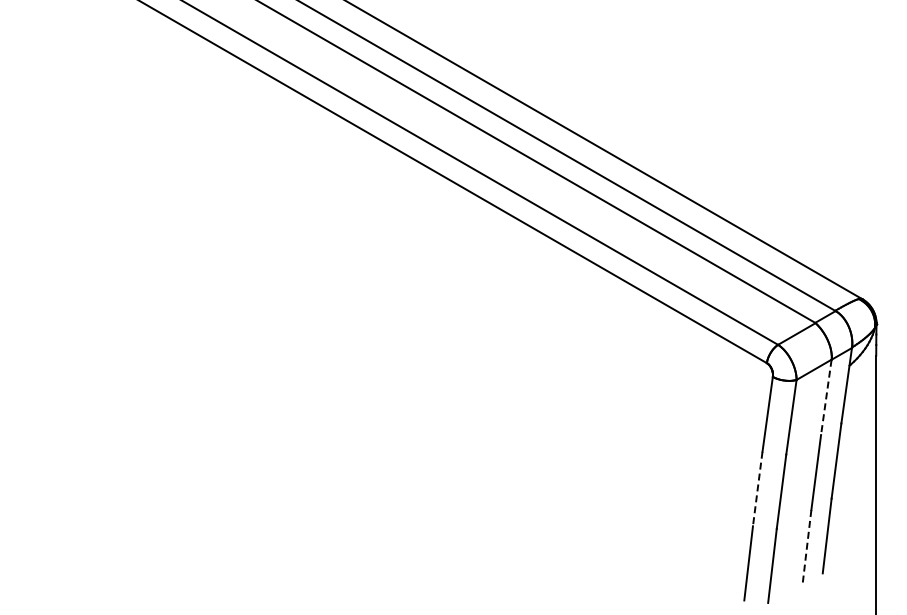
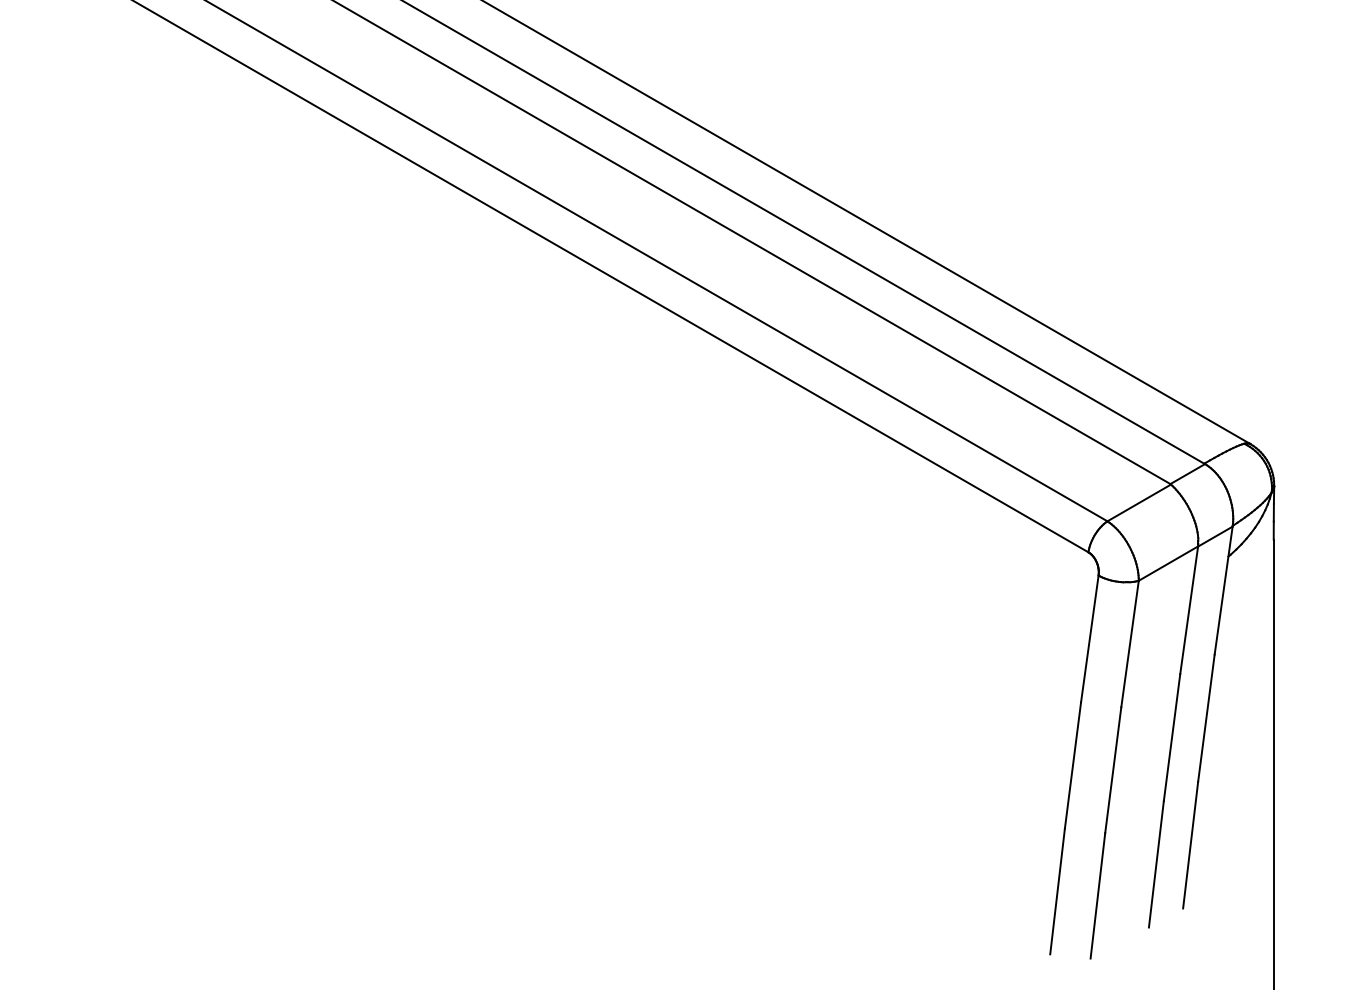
line: (826, 397) -> (1189, 610), dashed -> solid
line: (757, 489) -> (1072, 766), dashed -> solid
line: (806, 547) -> (1155, 864), dashed -> solid

